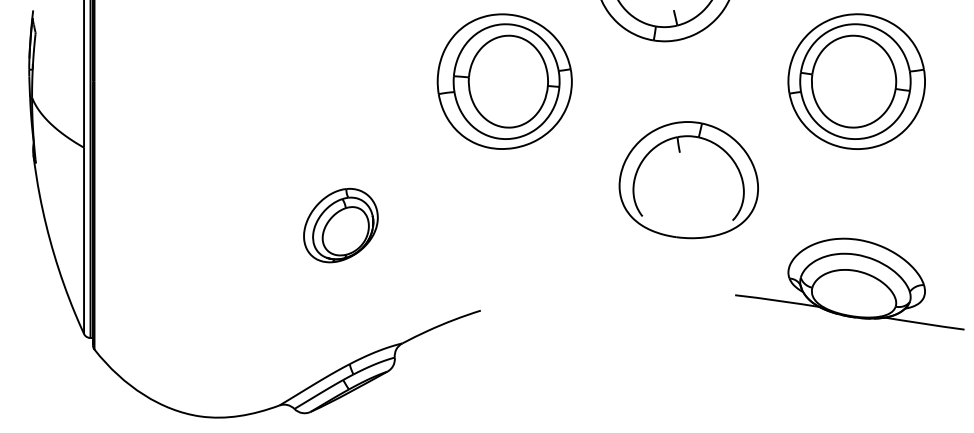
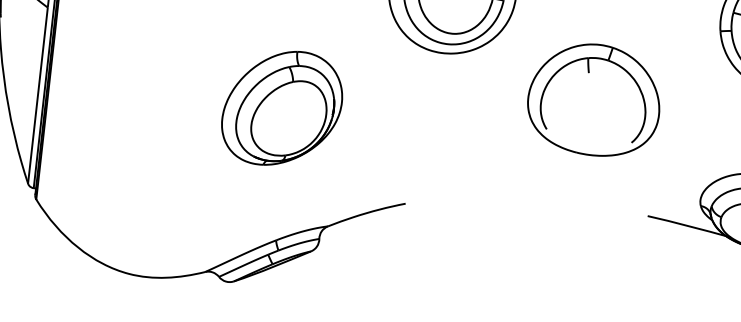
part: (688, 180) -> (594, 100), moved
part: (340, 225) -> (282, 108), size x1.67

